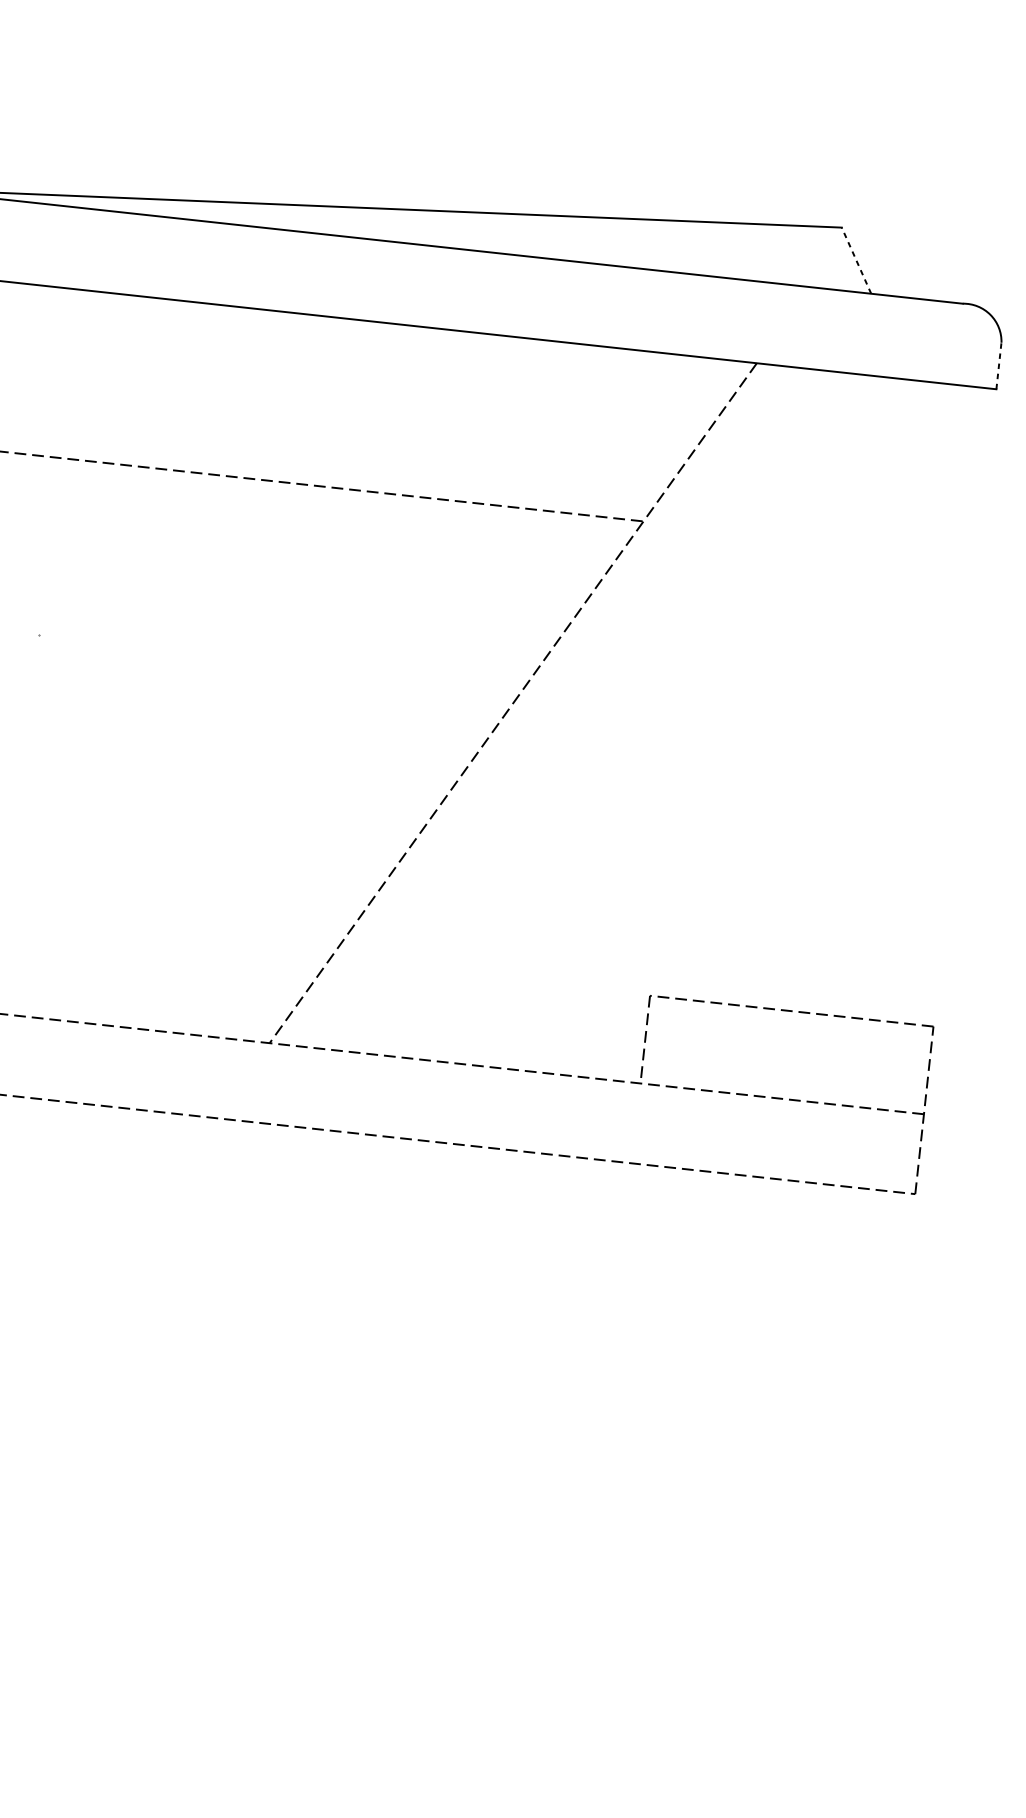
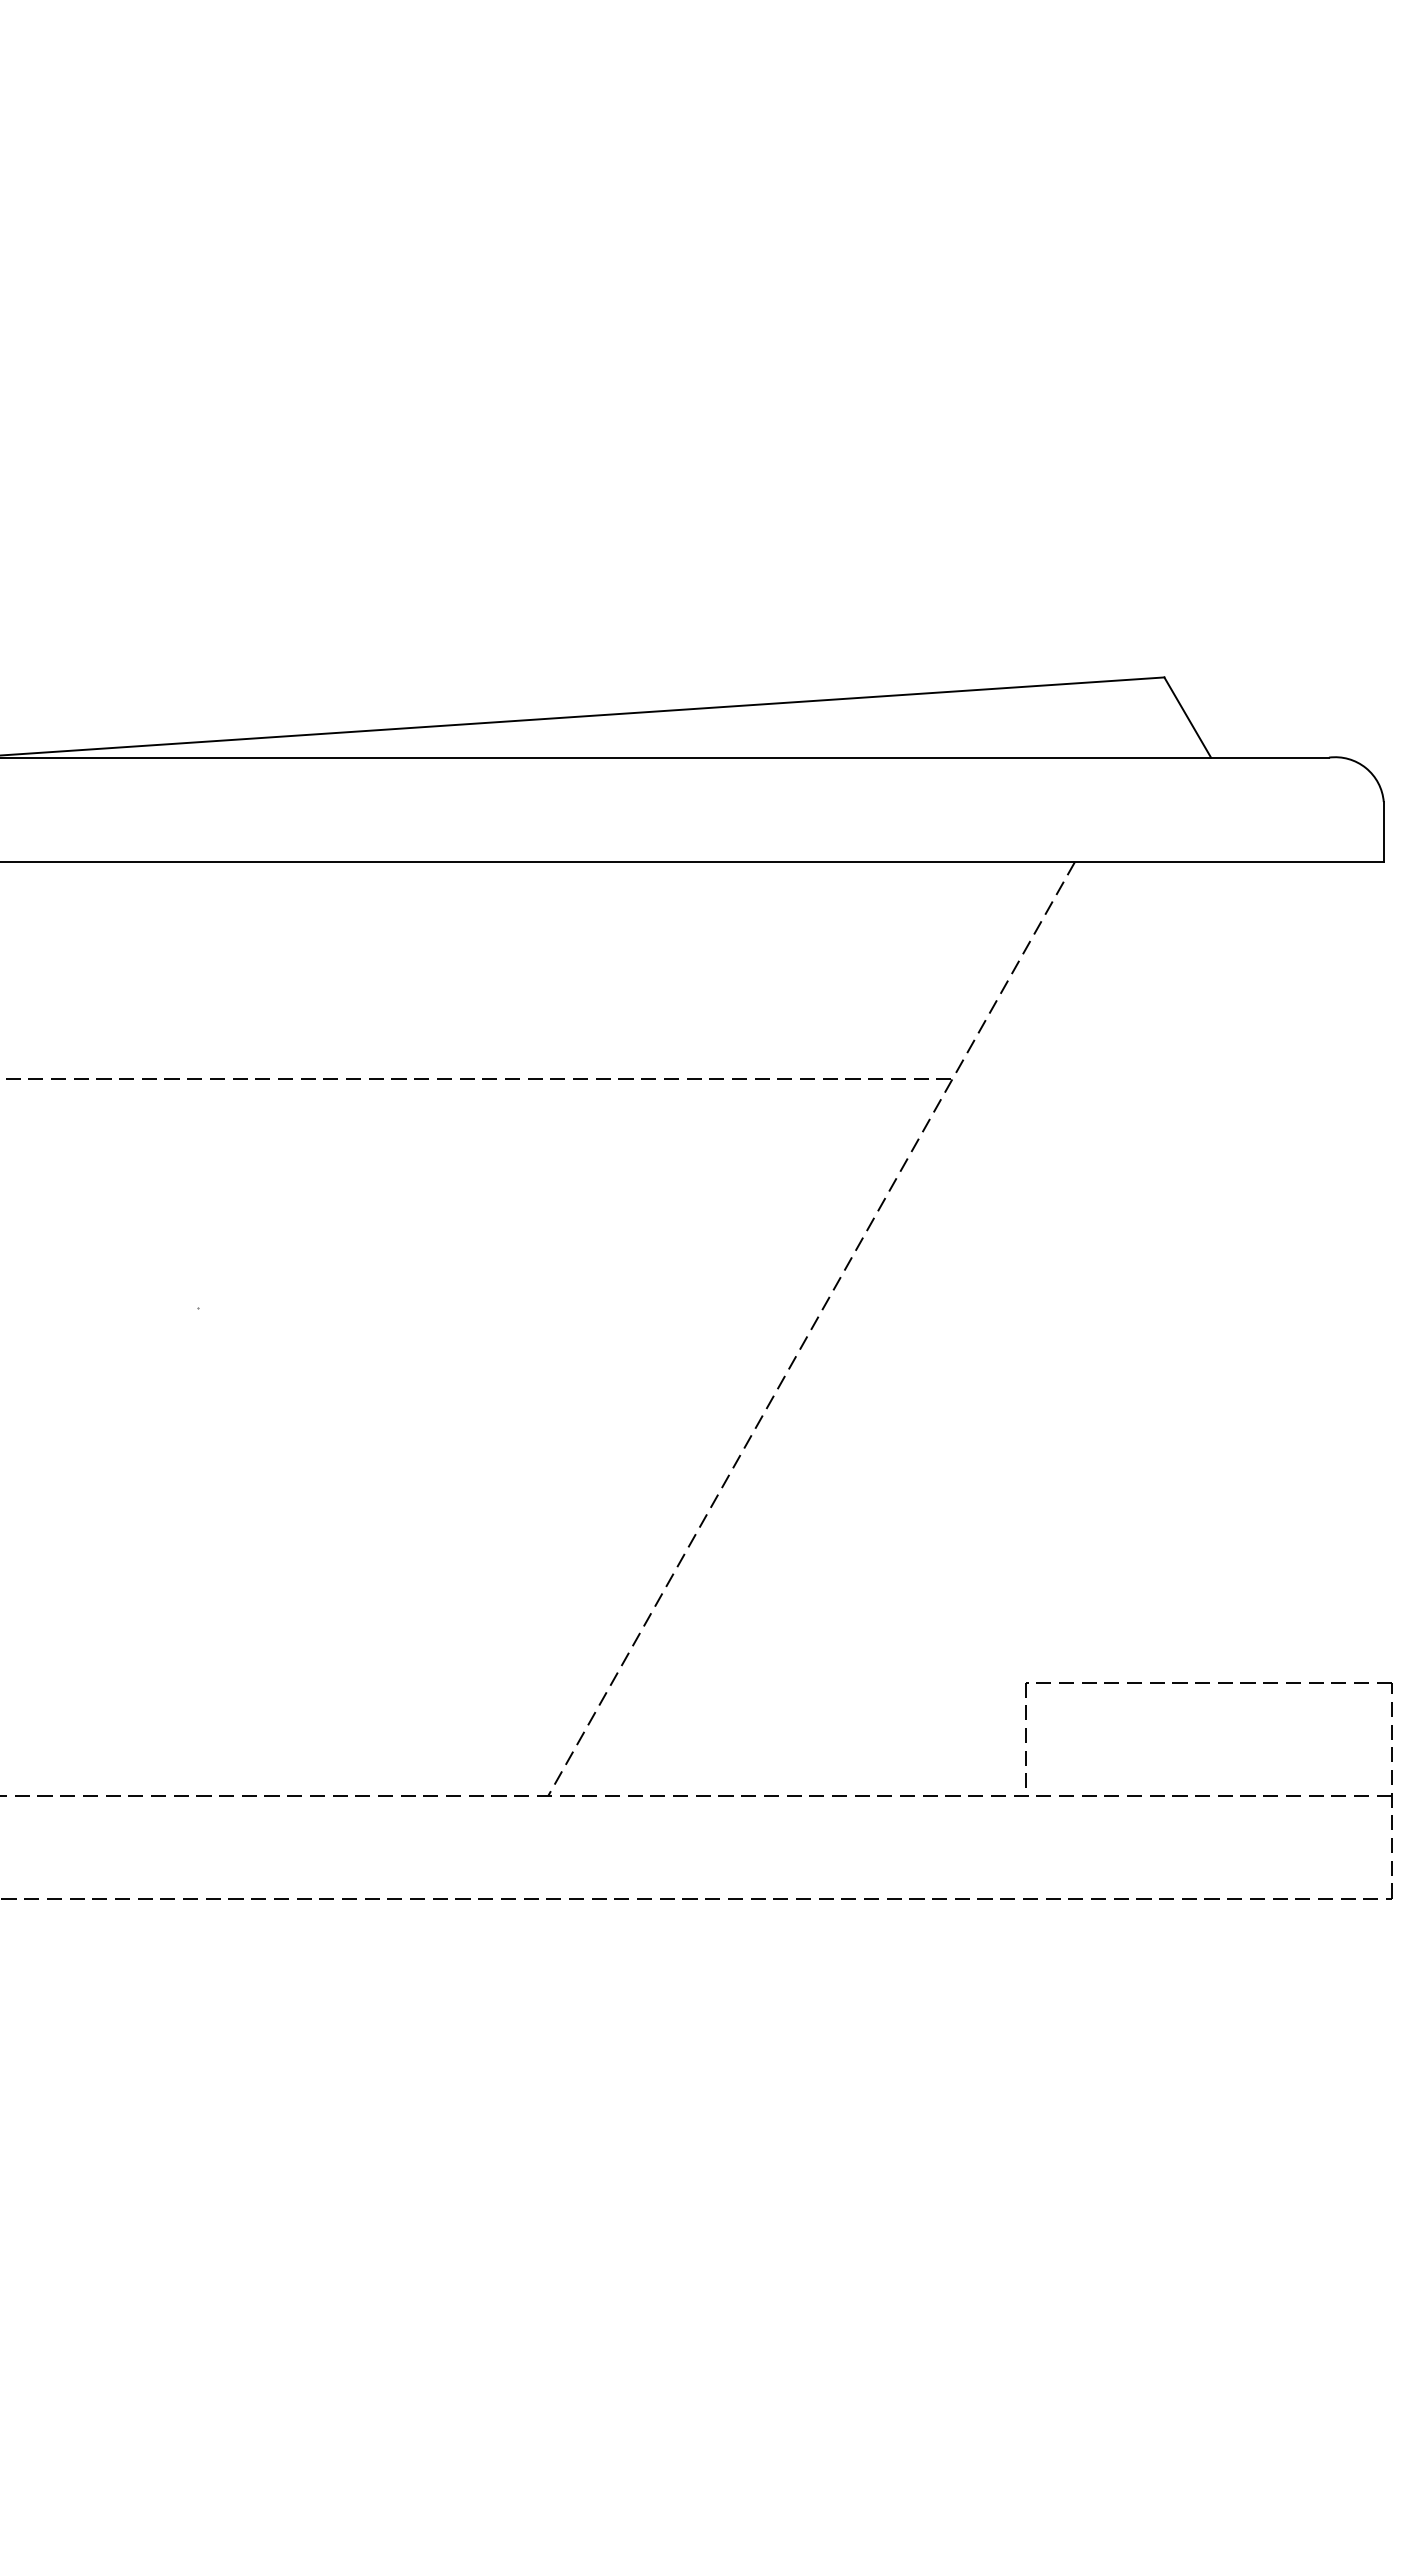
line: (856, 260) -> (1187, 717), dashed -> solid
line: (998, 366) -> (1383, 832), dashed -> solid

